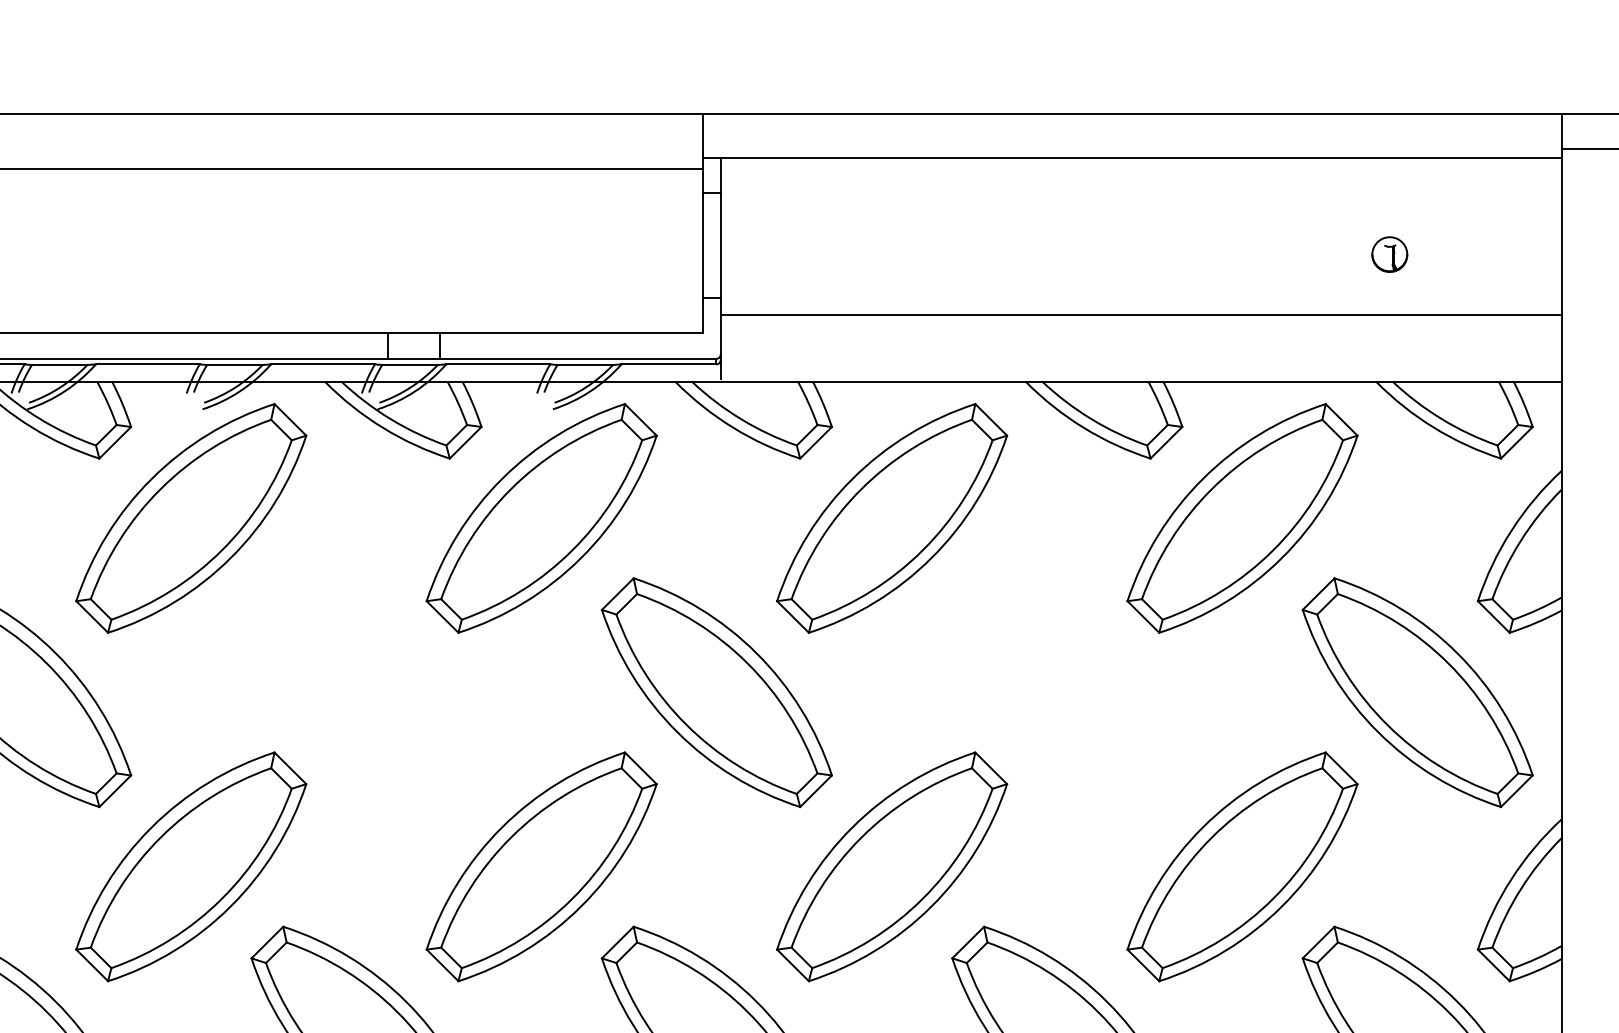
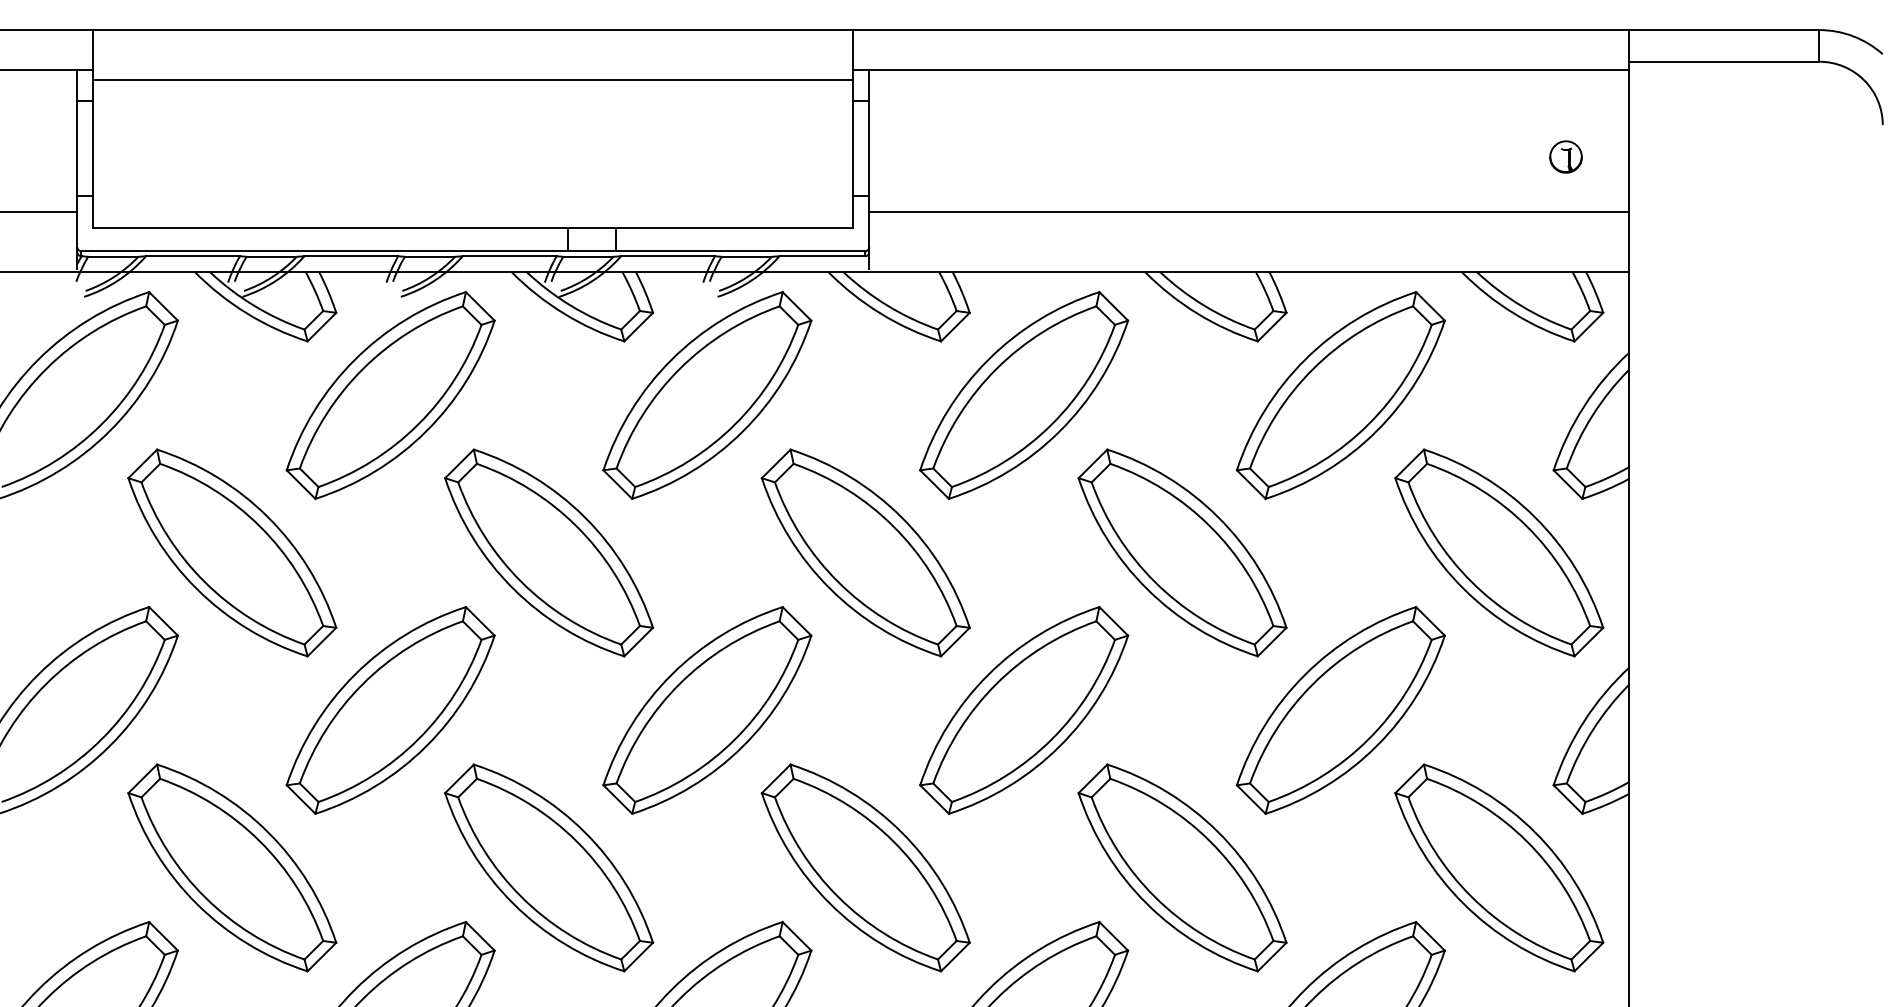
part: (1389, 254) -> (1565, 156), moved
part: (366, 692) -> (549, 552), added
part: (1067, 692) -> (1182, 552), added

